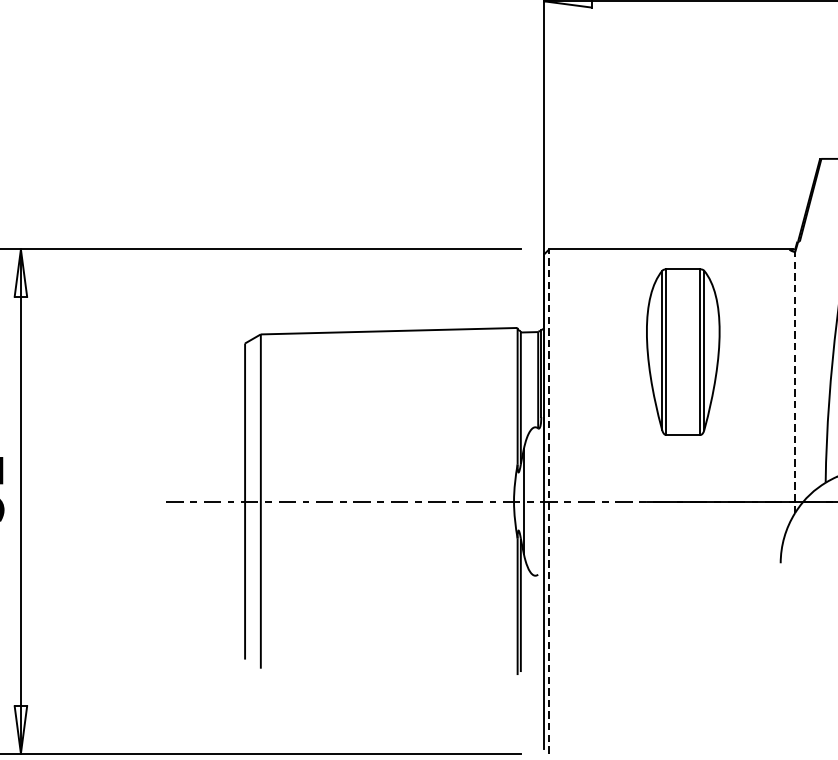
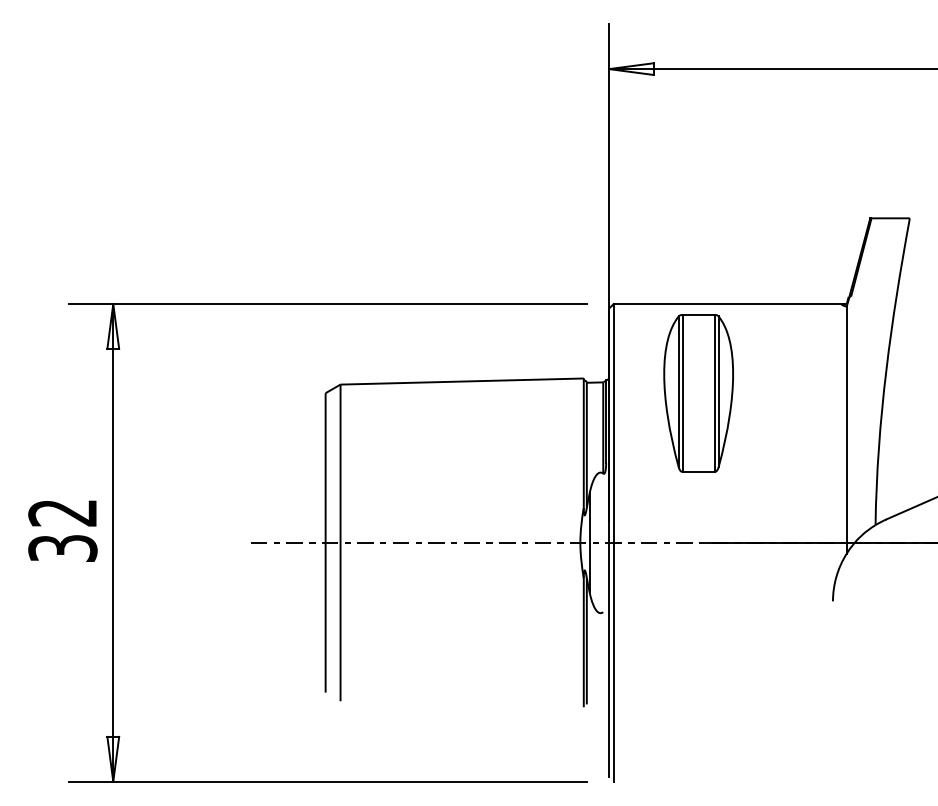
part: (683, 352) -> (698, 393), moved
line: (794, 381) -> (846, 429), dashed -> solid
line: (548, 501) -> (613, 542), dashed -> solid

